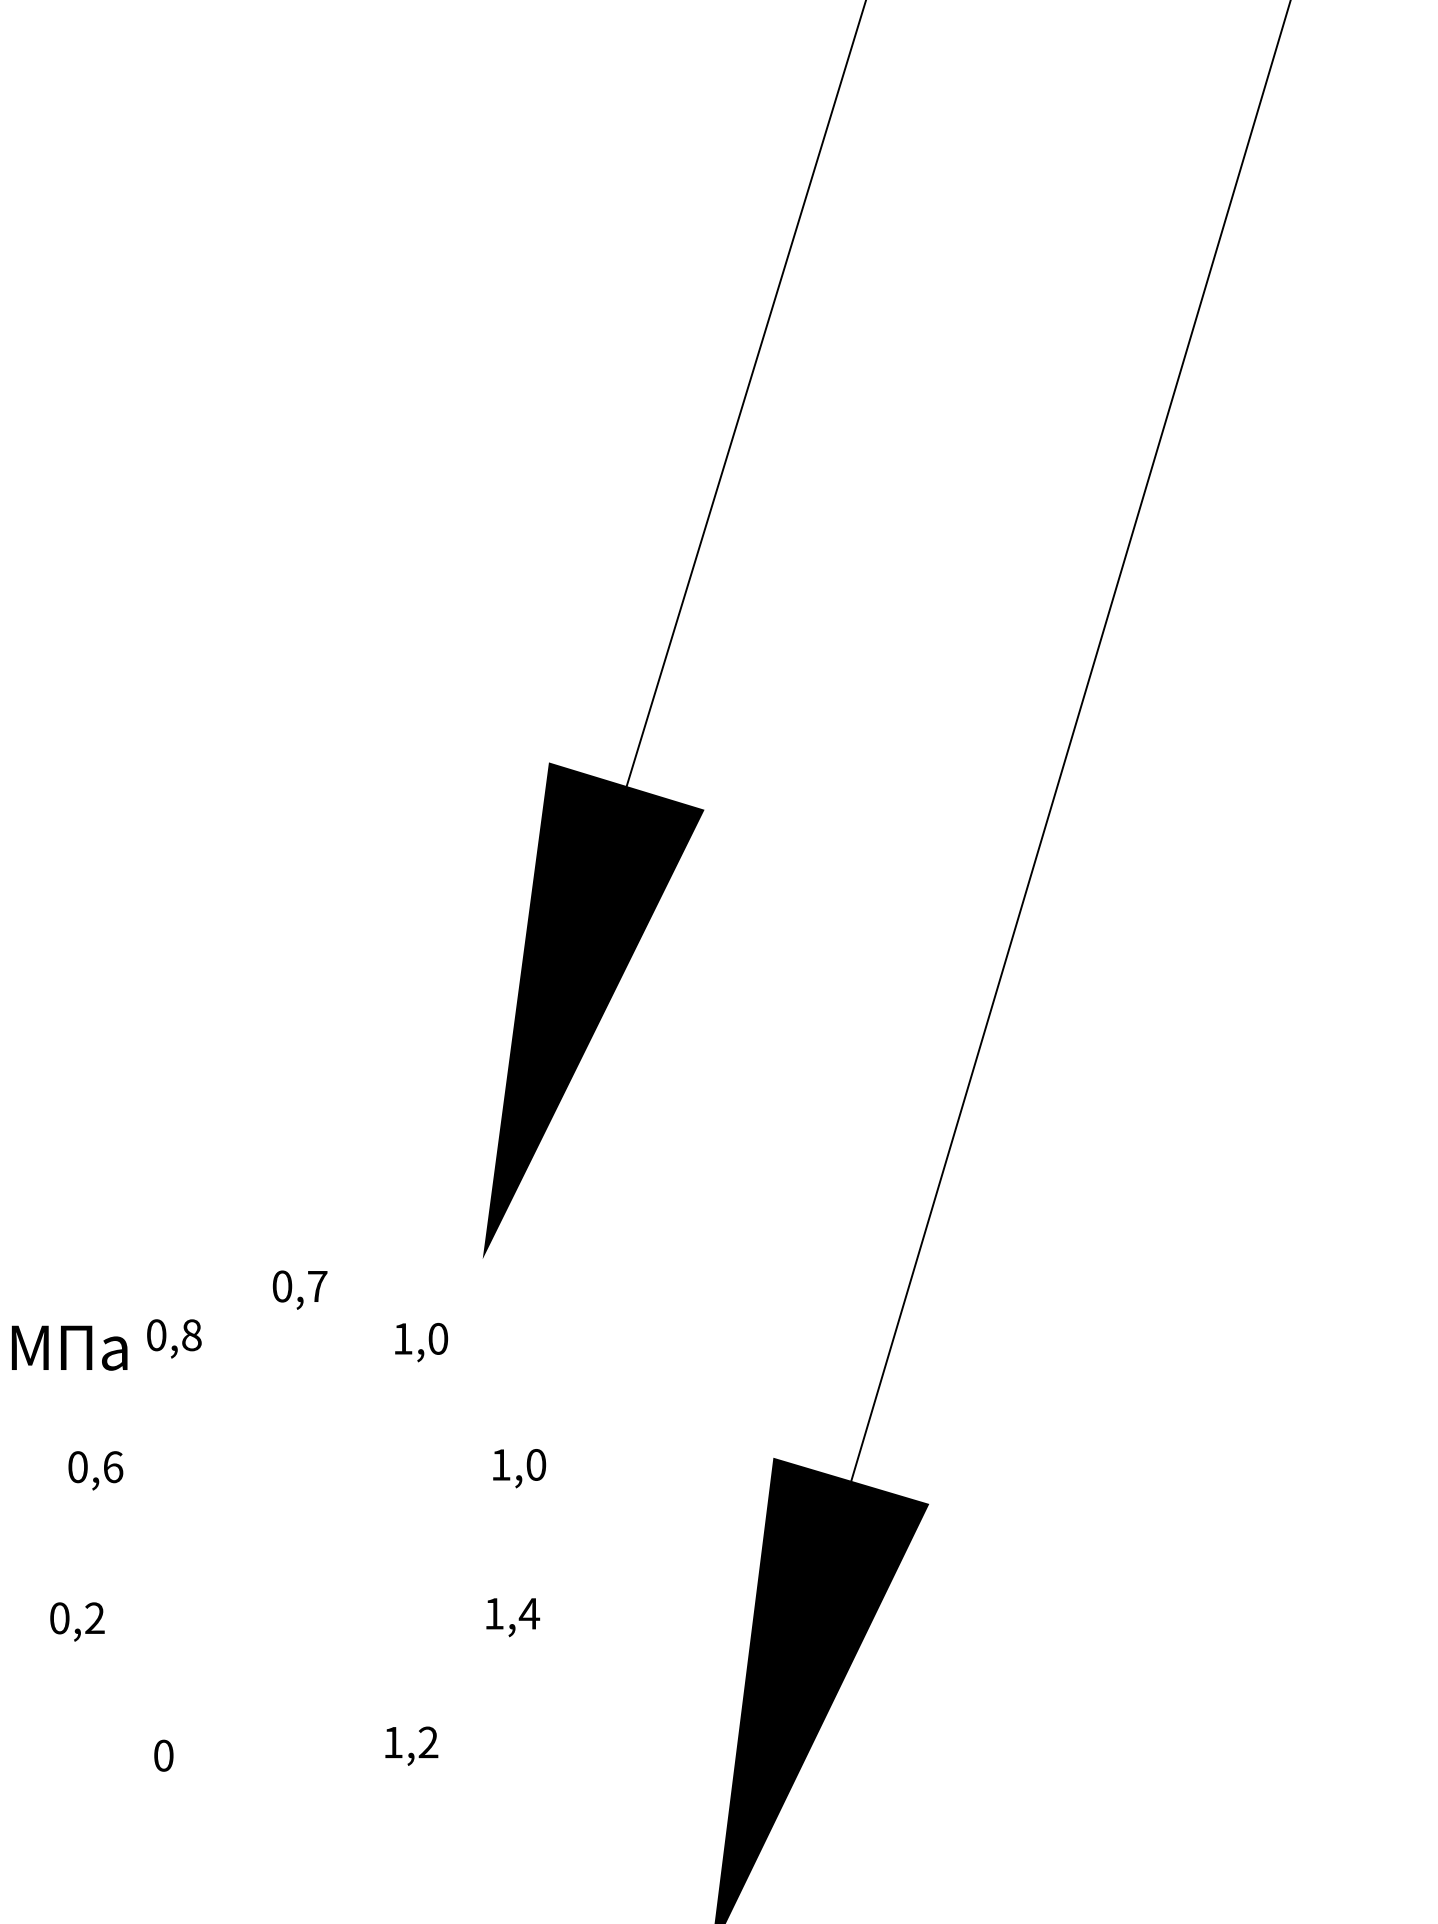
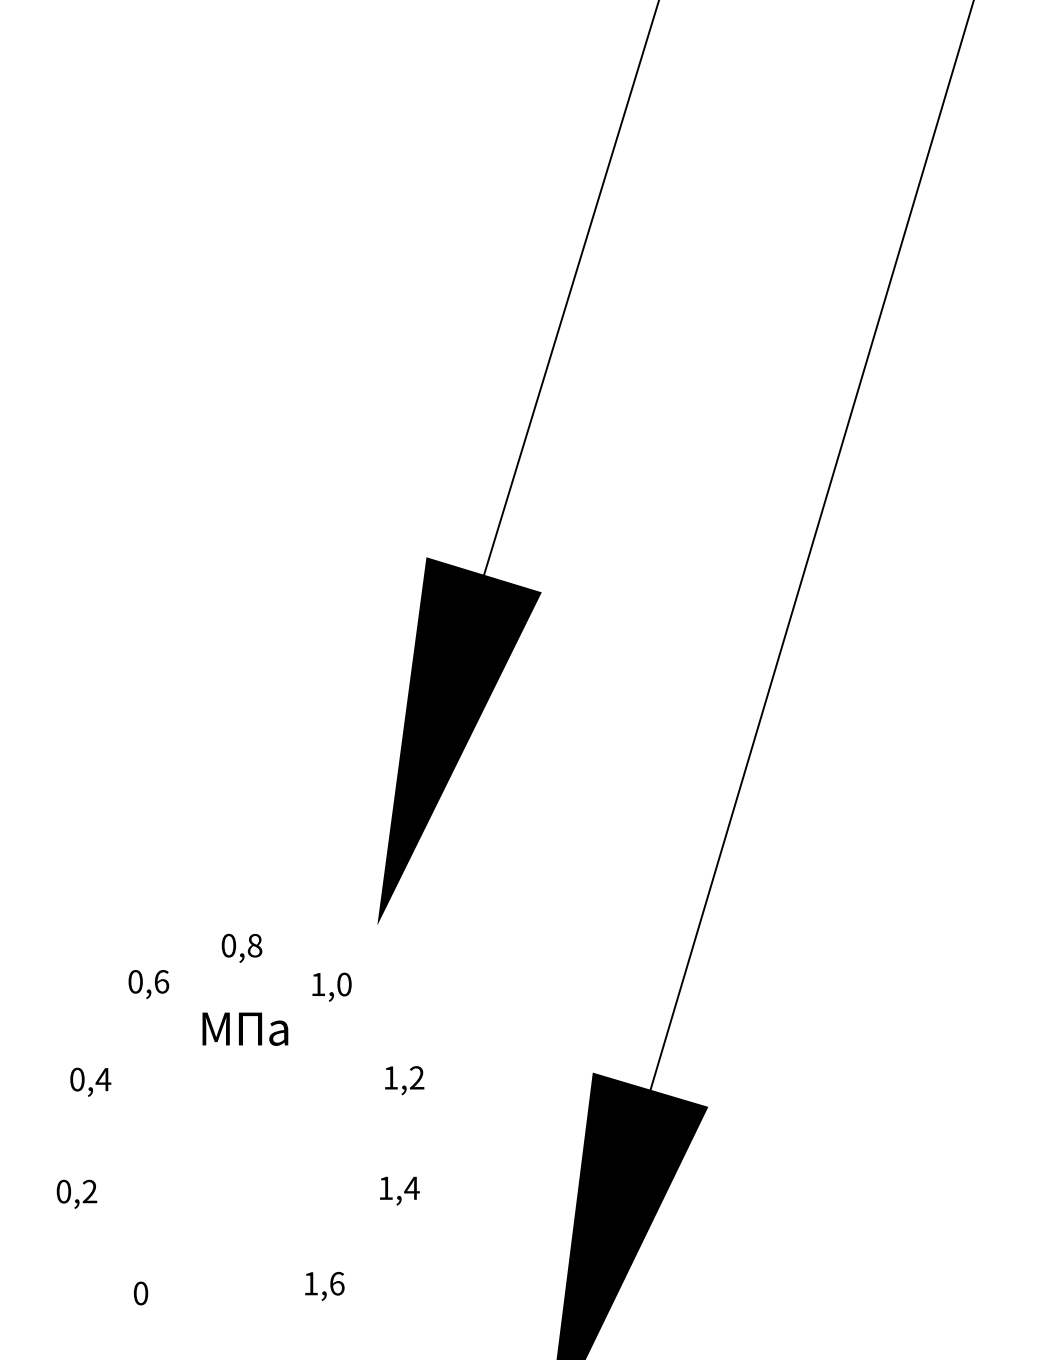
text: (317, 1286) -> (254, 945), 0,7 -> 0,8
text: (191, 1335) -> (161, 982), 0,8 -> 0,6
text: (69, 1347) -> (245, 1028), moved
text: (536, 1464) -> (417, 1077), 1,0 -> 1,2
text: (112, 1467) -> (102, 1079), 0,6 -> 0,4
text: (428, 1742) -> (337, 1283), 1,2 -> 1,6

